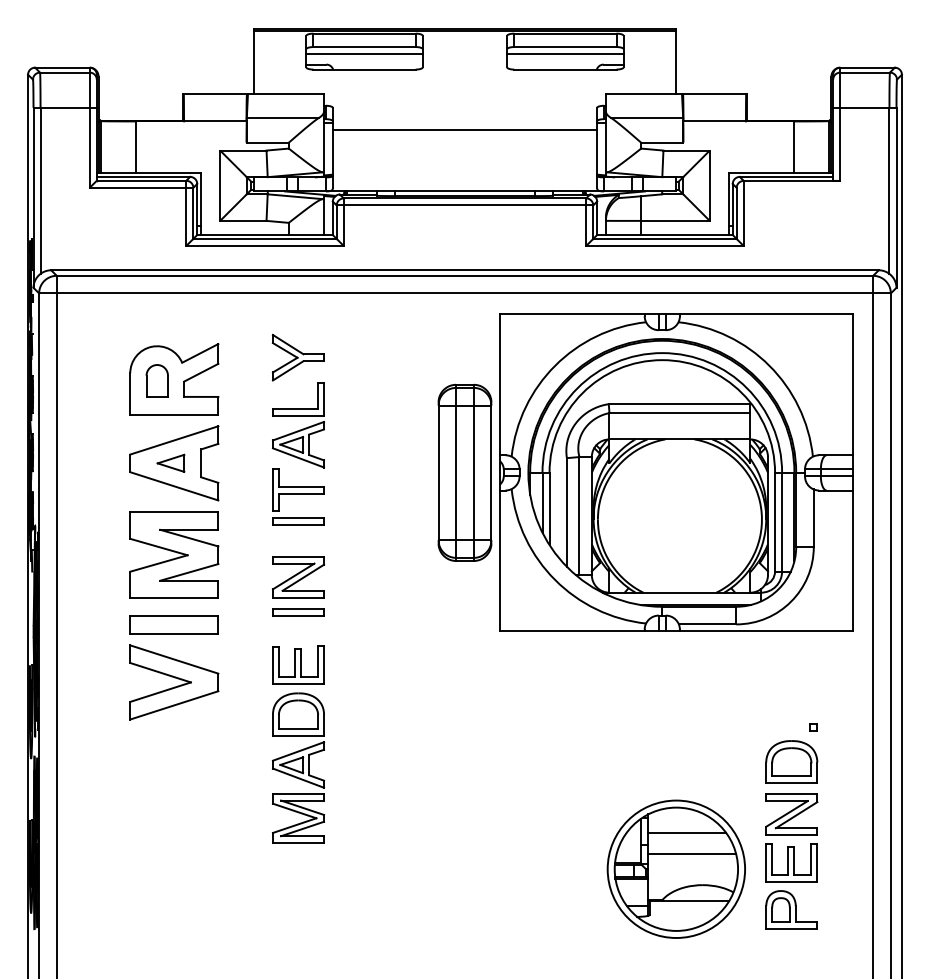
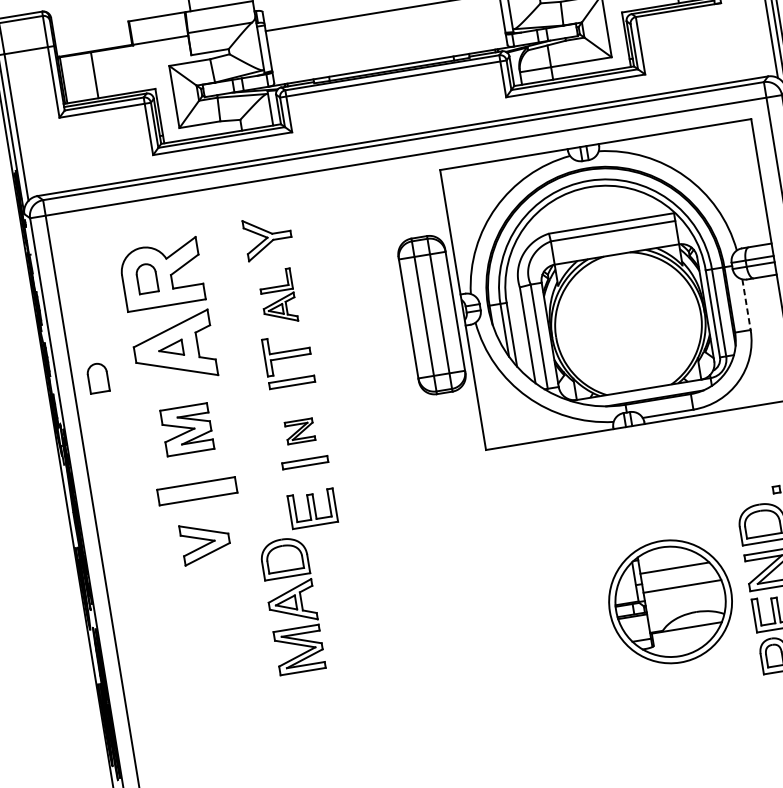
part: (298, 425) -> (278, 297), size x0.7
part: (84, 481) -> (97, 377), added
line: (813, 518) -> (746, 305), solid -> dashed
part: (174, 554) -> (187, 429), size x0.6
part: (298, 577) -> (300, 431), size x0.6
part: (174, 682) -> (205, 542), size x0.6
part: (298, 767) -> (292, 605), moved
part: (675, 868) -> (669, 601), moved

